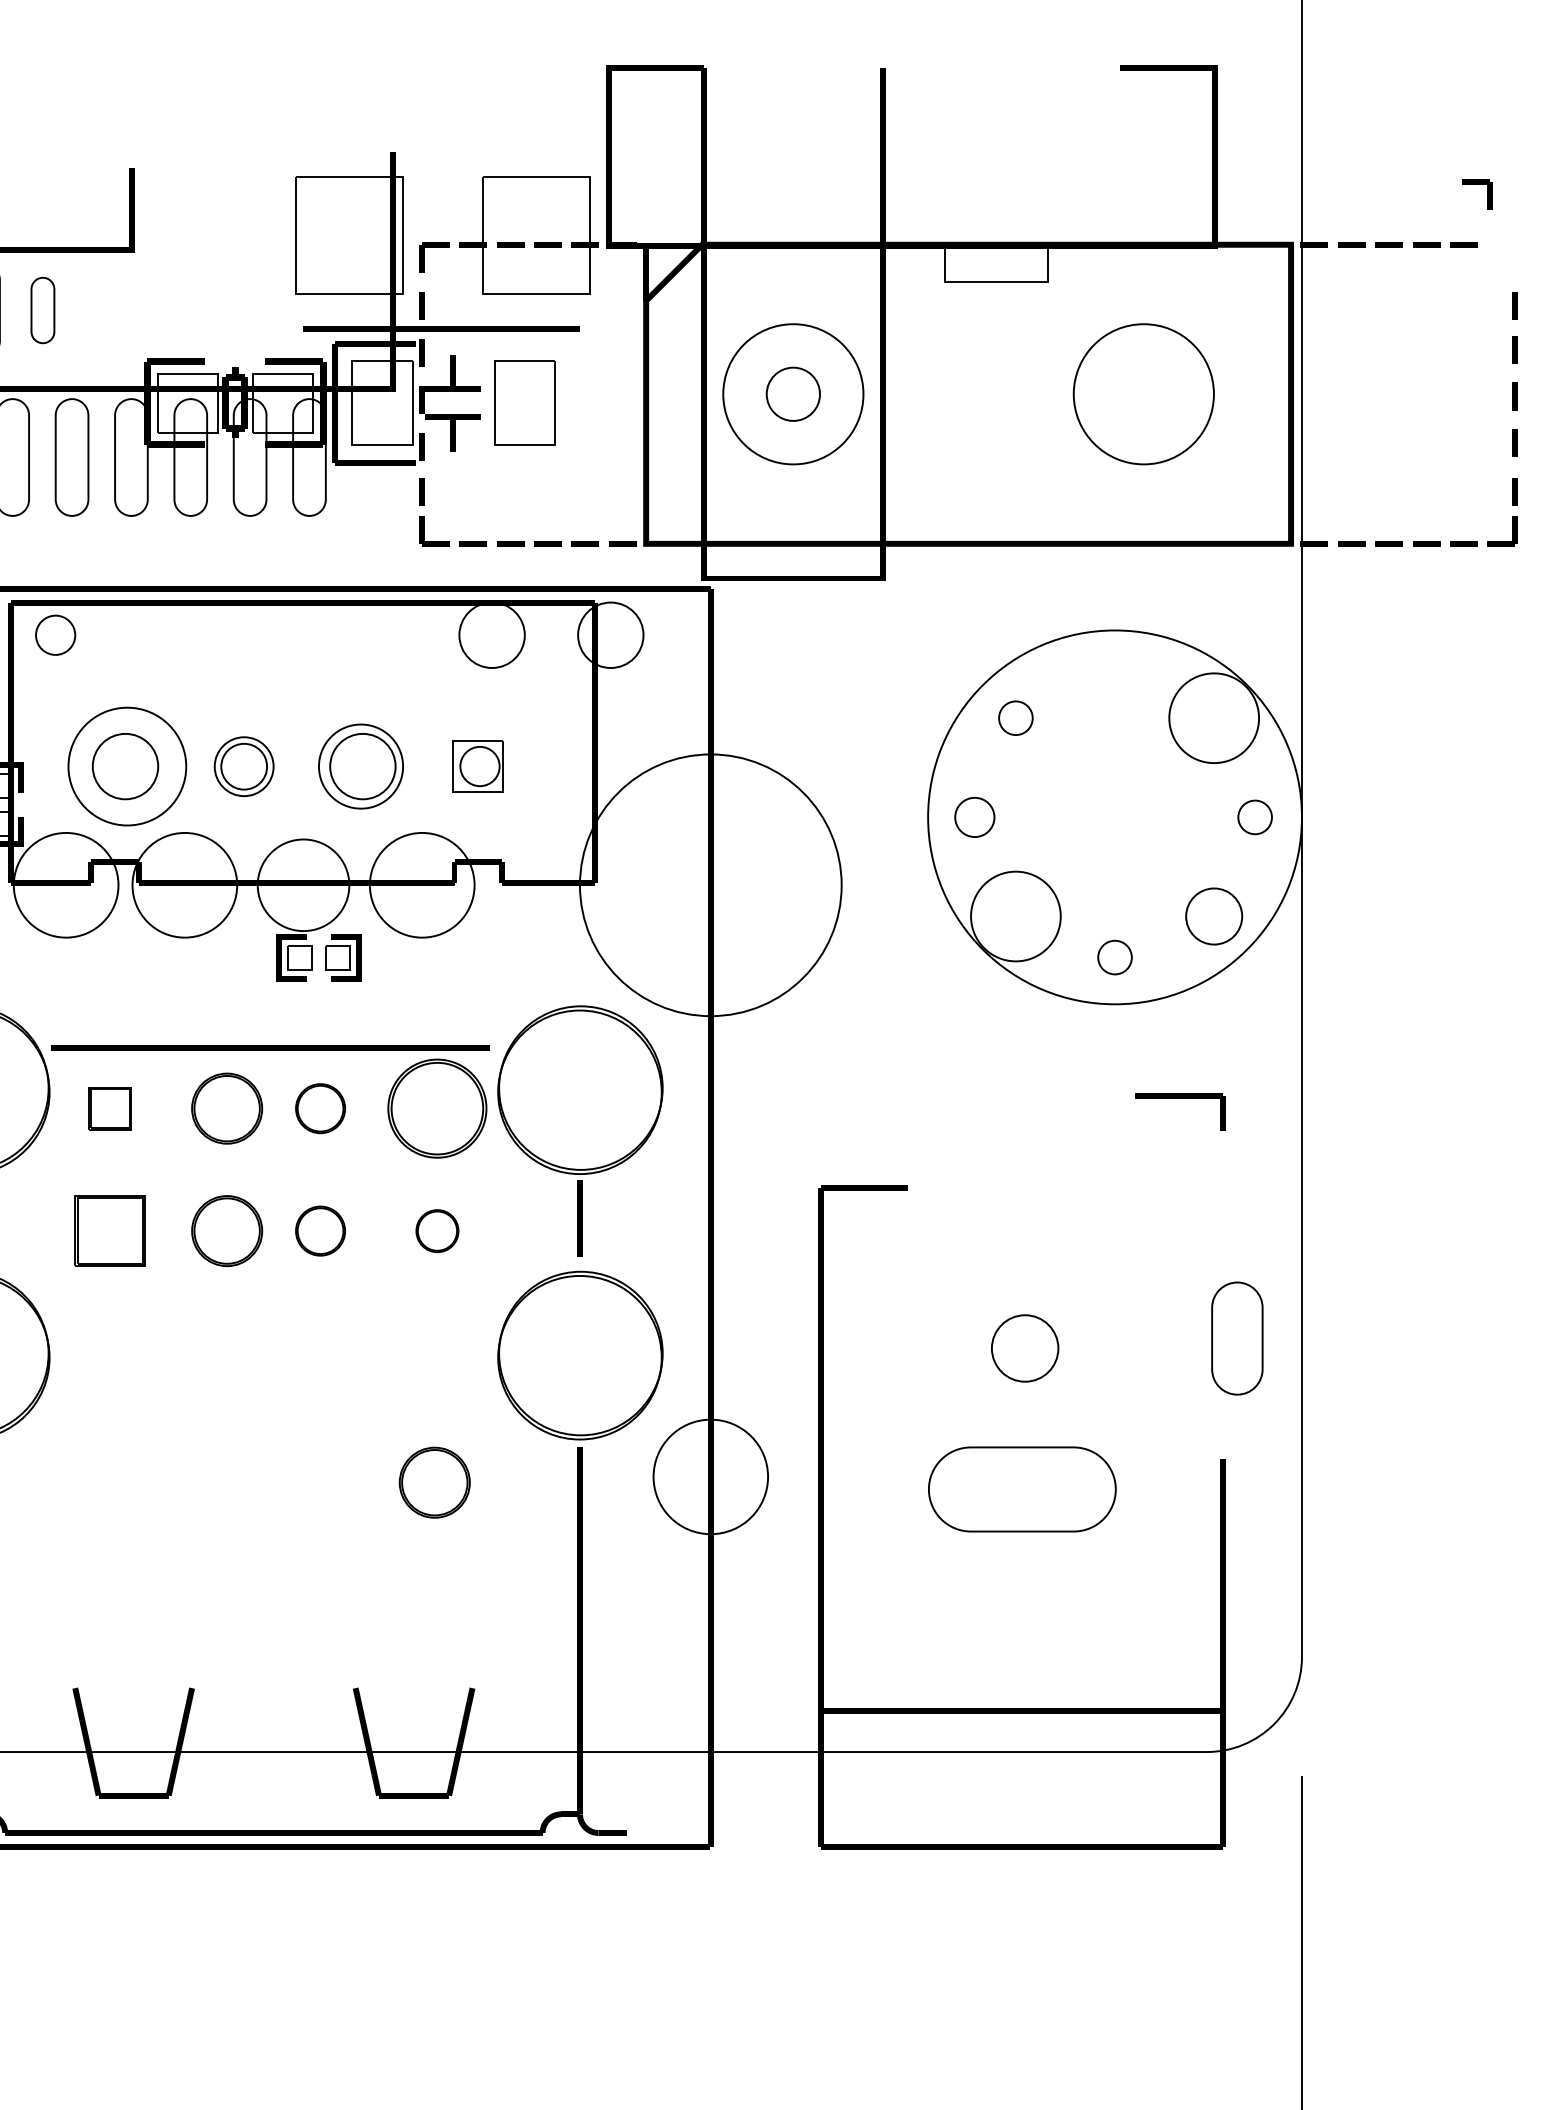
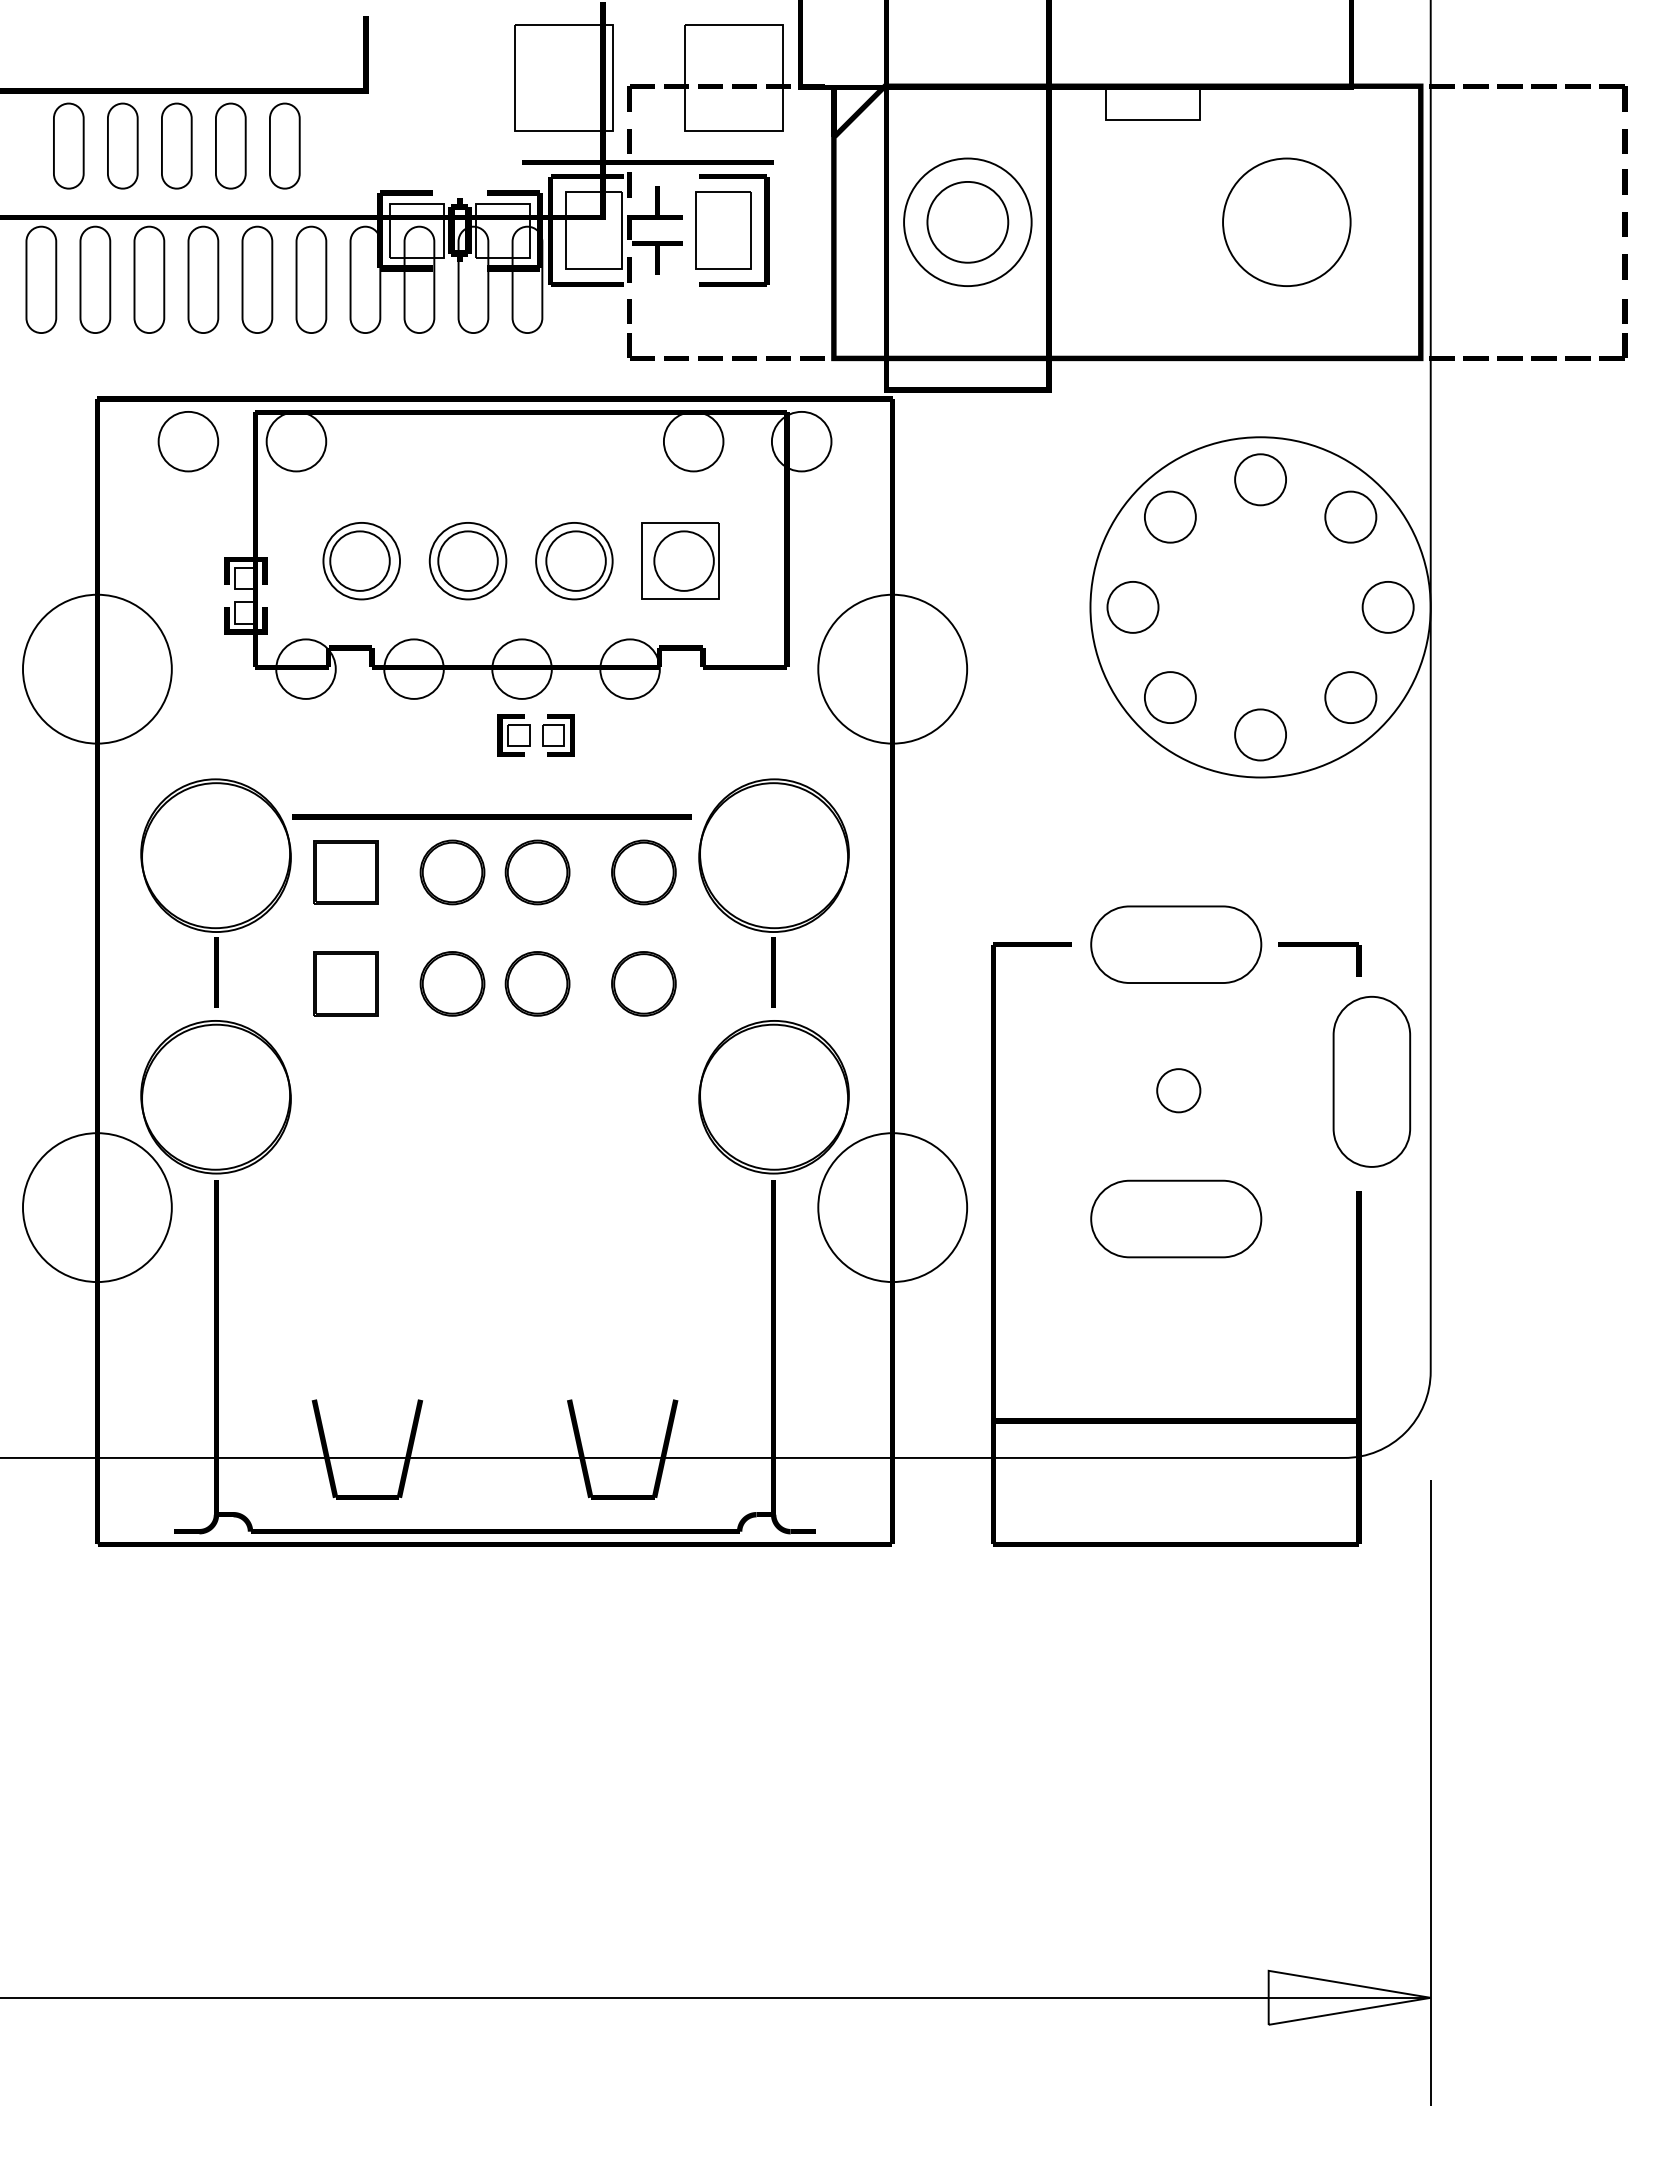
part: (1477, 184) -> (1613, 88), moved
part: (42, 309) -> (284, 145), size x1.43
circle: (792, 393) -> (967, 221), size x1.67
part: (569, 403) -> (764, 230), added
circle: (55, 635) -> (296, 441), size x1.67
circle: (1114, 676) -> (1260, 479), added
circle: (1014, 717) -> (1169, 516), size x1.67
circle: (1213, 717) -> (1350, 516), size x0.62
circle: (127, 765) -> (361, 560), size x0.71
part: (477, 765) -> (680, 560), size x1.67
part: (243, 766) -> (467, 561), size x1.43
circle: (974, 817) -> (1132, 607), size x1.43
circle: (1254, 817) -> (1387, 607), size x1.67
circle: (65, 884) -> (305, 668), size x0.62
circle: (184, 884) -> (413, 668), size x0.62
circle: (302, 884) -> (521, 668), size x0.71
circle: (421, 884) -> (629, 668), size x0.62
circle: (710, 884) -> (892, 668), size x0.62
circle: (1014, 916) -> (1169, 697), size x0.62
circle: (1114, 957) -> (1260, 734), size x1.67
part: (1179, 1097) -> (1319, 946), moved
part: (109, 1108) -> (345, 872), size x1.67
part: (320, 1108) -> (537, 872), size x1.43
part: (436, 1108) -> (643, 872), size x0.71
part: (1022, 1187) -> (1176, 944), added
part: (320, 1230) -> (537, 983), size x1.43
part: (436, 1230) -> (643, 983), size x1.67
part: (1236, 1338) -> (1371, 1081), size x1.67
circle: (1024, 1348) -> (1178, 1090), size x0.71
circle: (710, 1476) -> (892, 1207), size x1.43
part: (434, 1482) -> (641, 1212), removed

